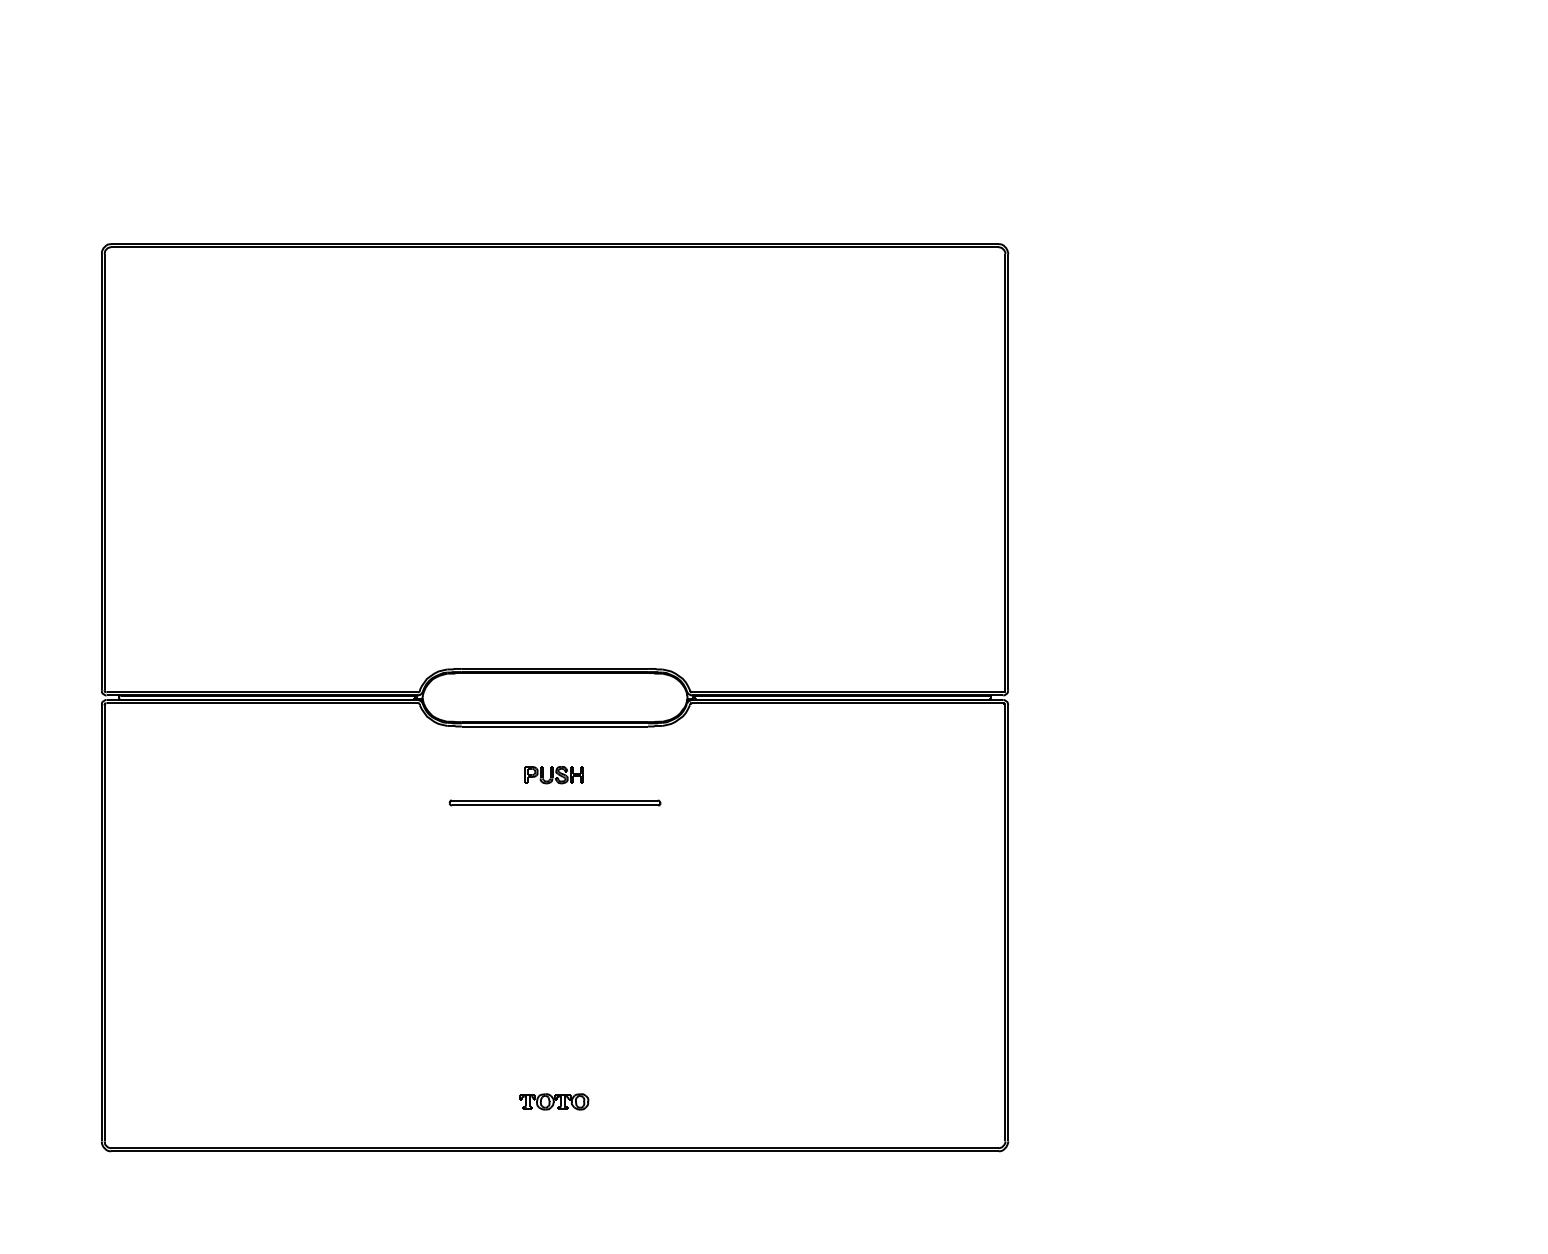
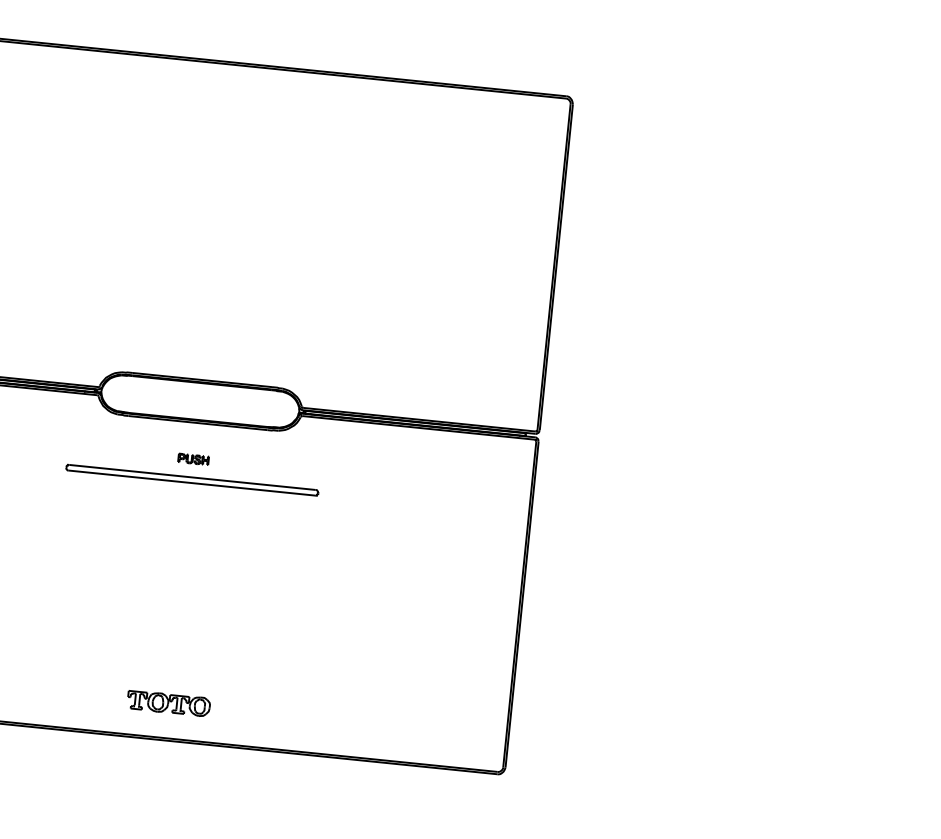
part: (553, 775) -> (193, 459), size x0.7
part: (554, 802) -> (191, 479), size x1.6
part: (554, 1101) -> (169, 703), size x1.6

